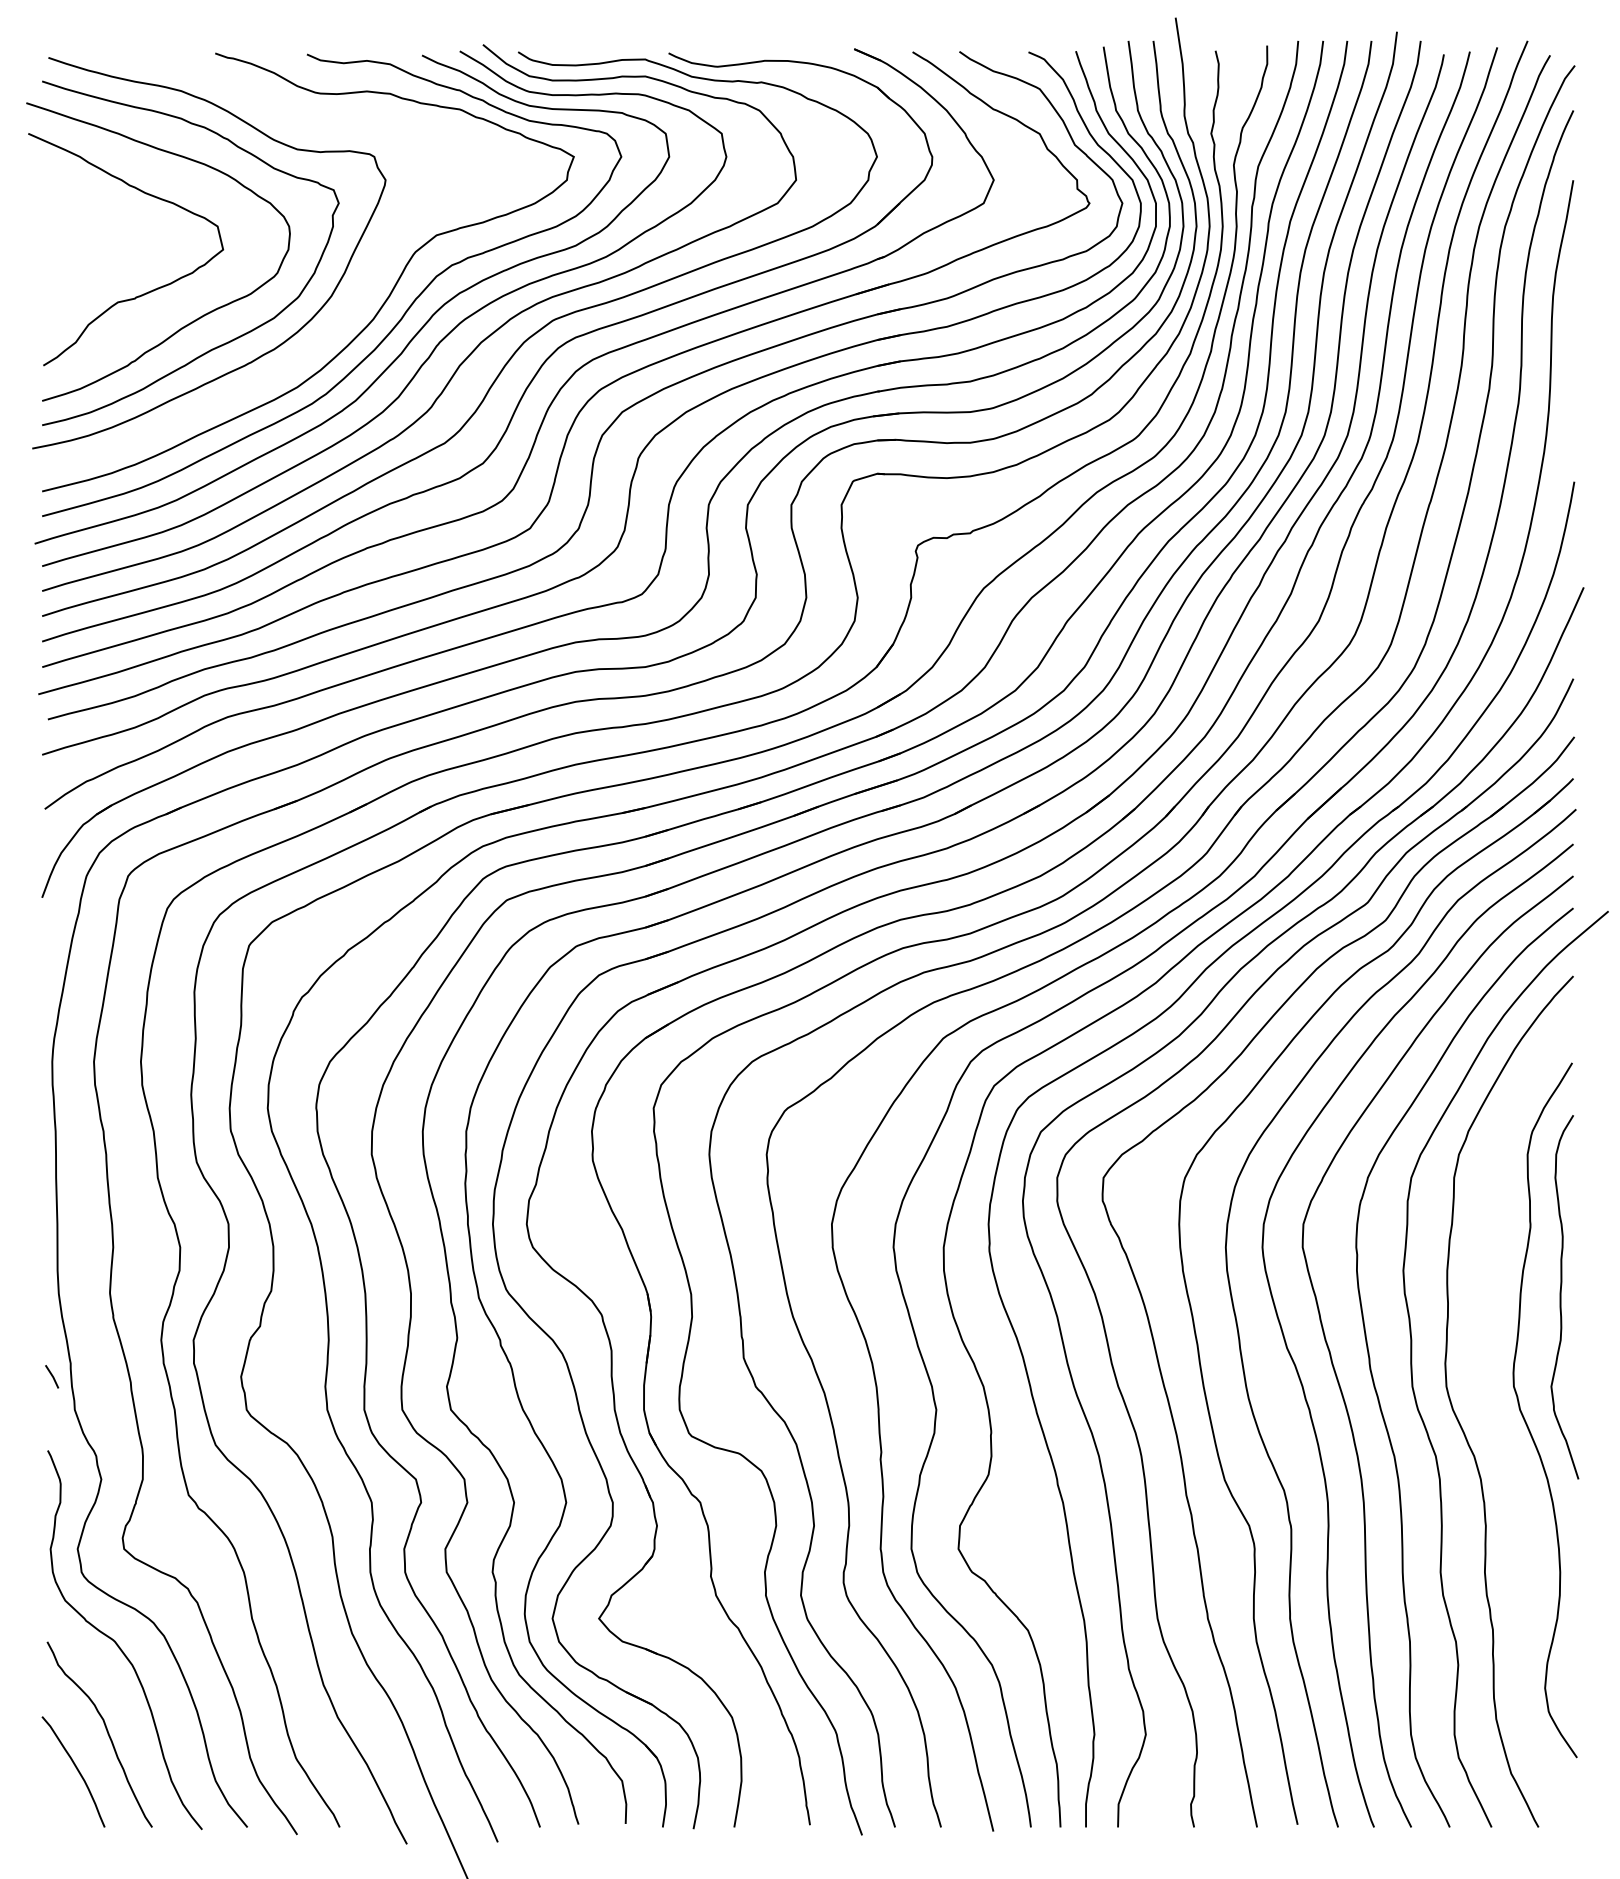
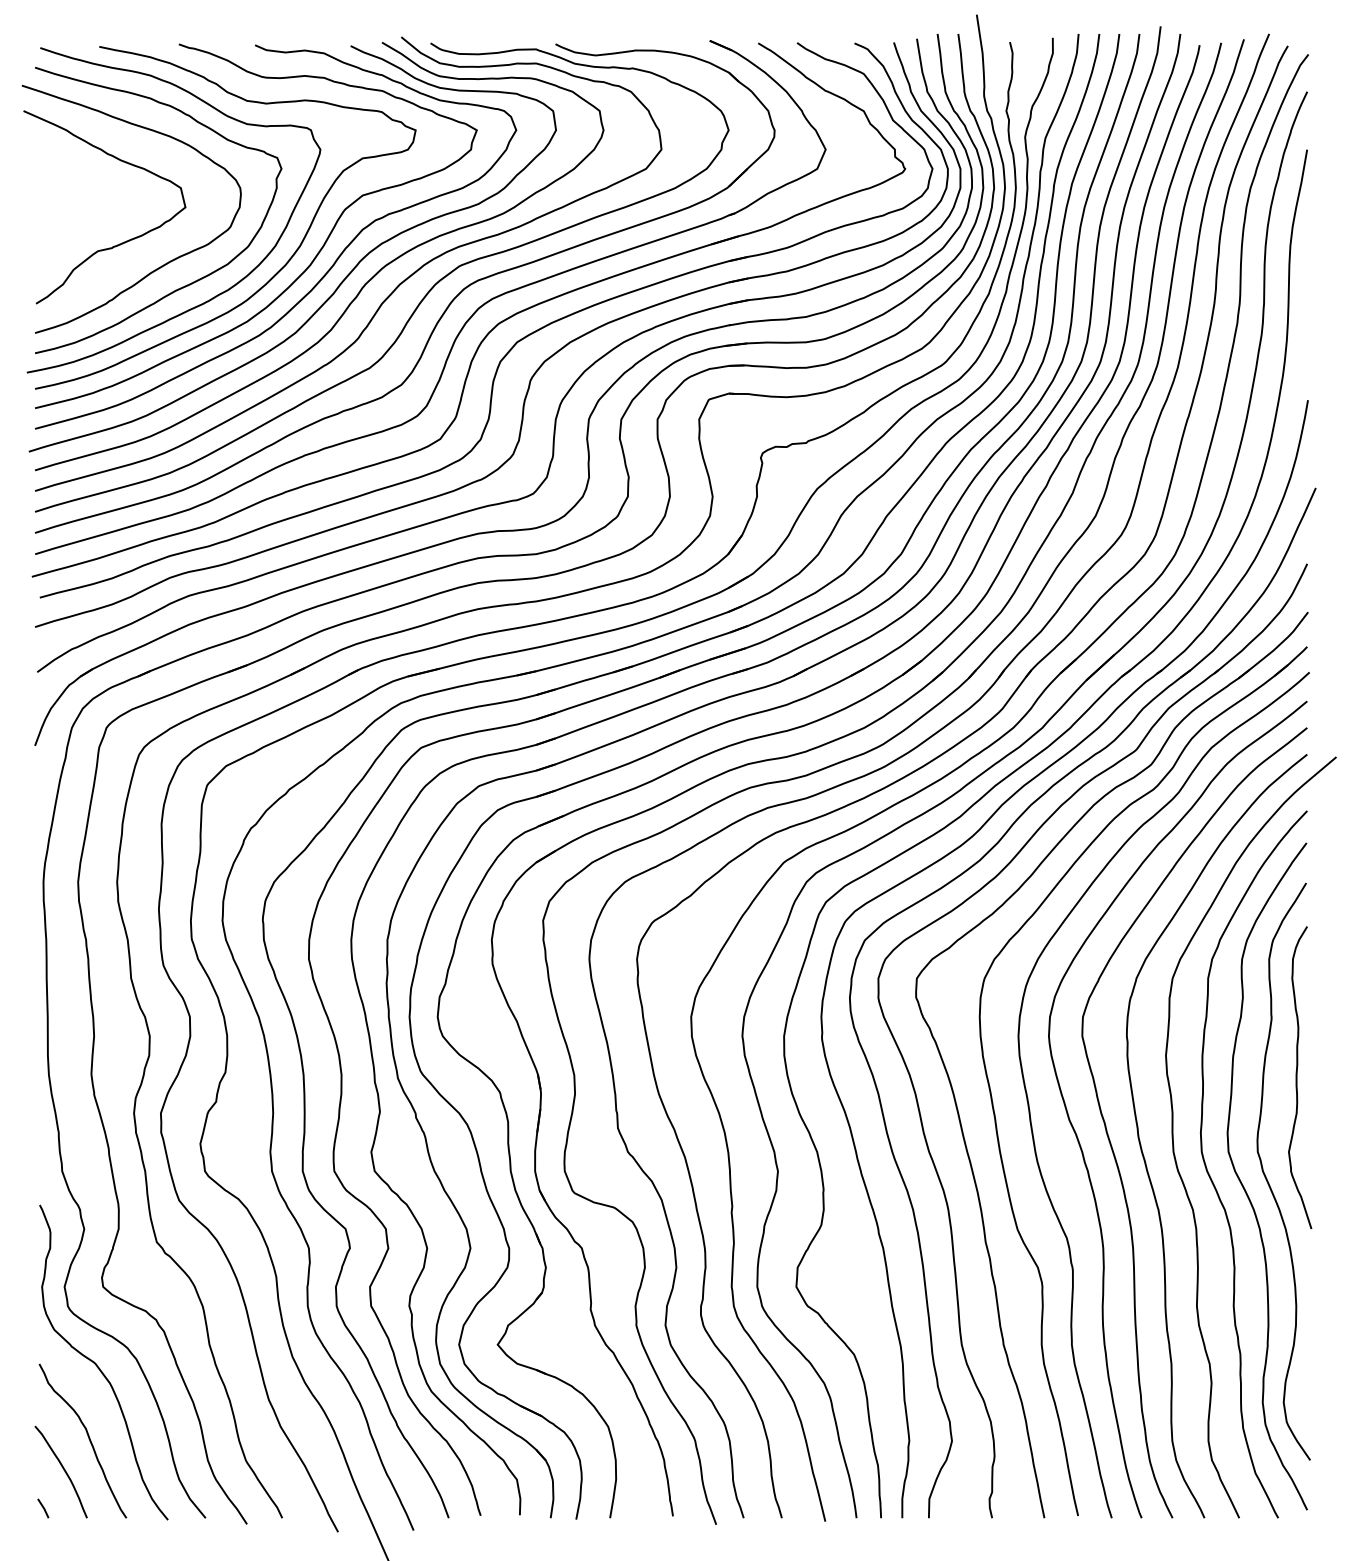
curve: (335, 325) -> (278, 270), added
line: (52, 1376) -> (43, 1508), moved
curve: (1497, 1428) -> (1244, 1186), added

